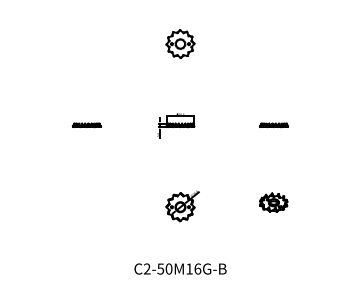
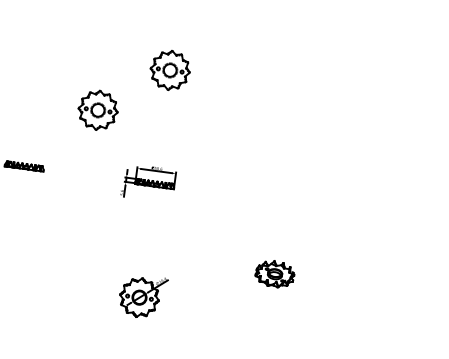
part: (133, 79) -> (98, 110), added
part: (273, 125) -> (284, 201), removed
part: (273, 202) -> (274, 273), moved

